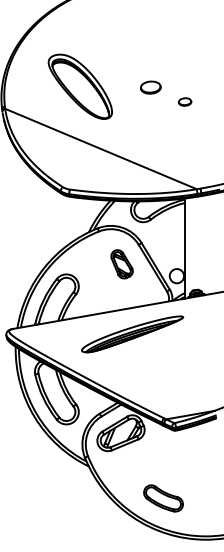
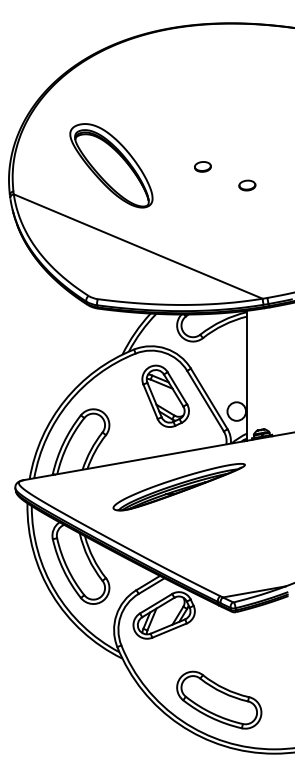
part: (150, 87) -> (202, 166), size x0.62
part: (122, 263) -> (165, 395), size x1.67
part: (163, 497) -> (219, 699), size x1.67

